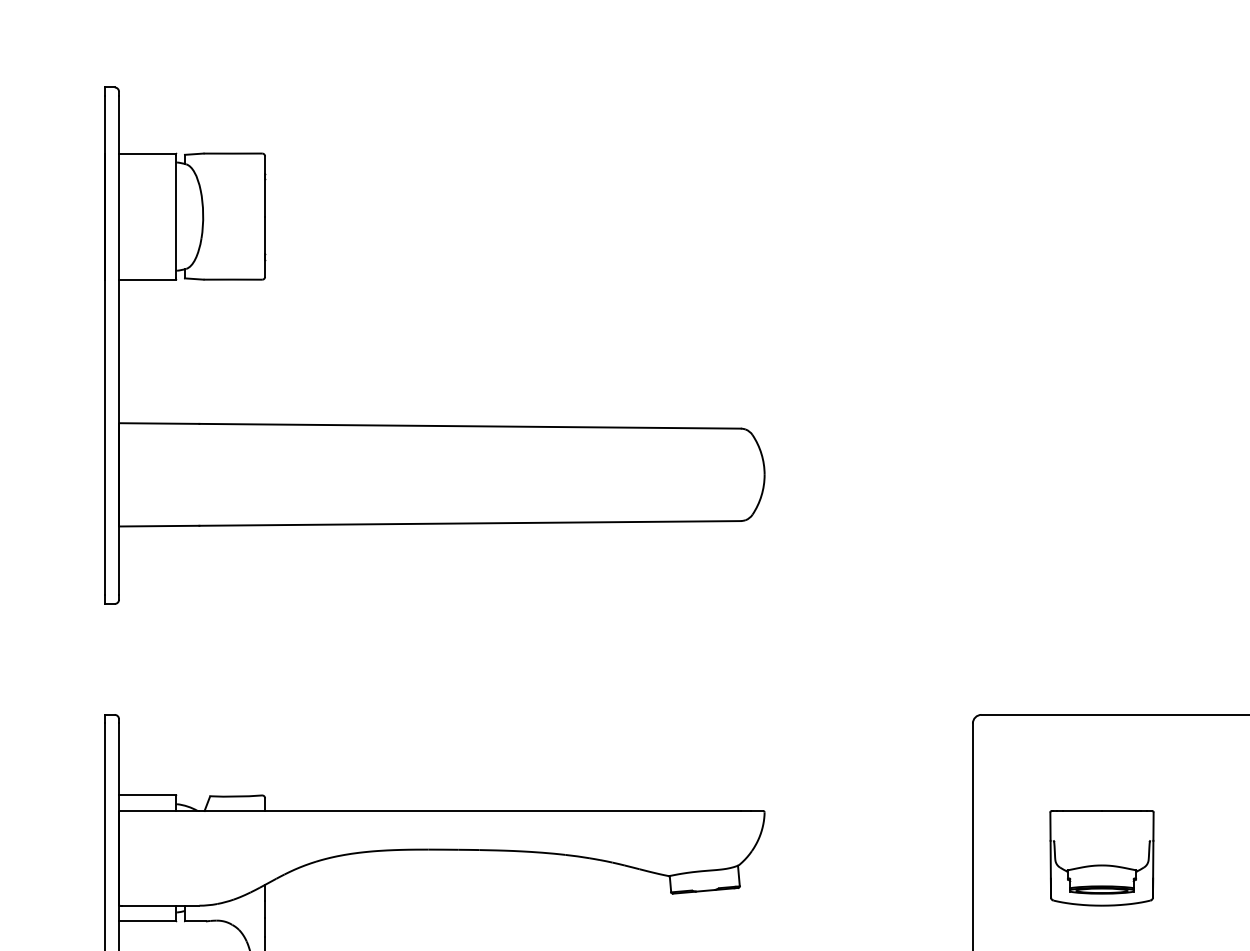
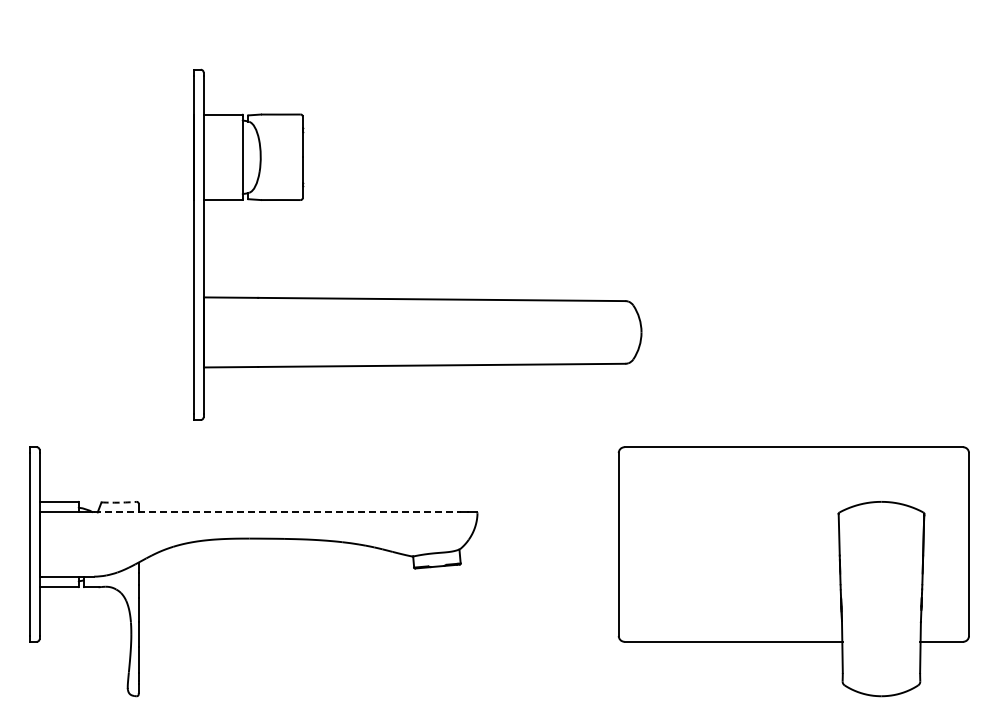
part: (434, 424) -> (417, 298), moved
arc: (236, 796) -> (119, 502), solid -> dashed
line: (469, 811) -> (277, 512), solid -> dashed
part: (1102, 858) -> (706, 544), removed

